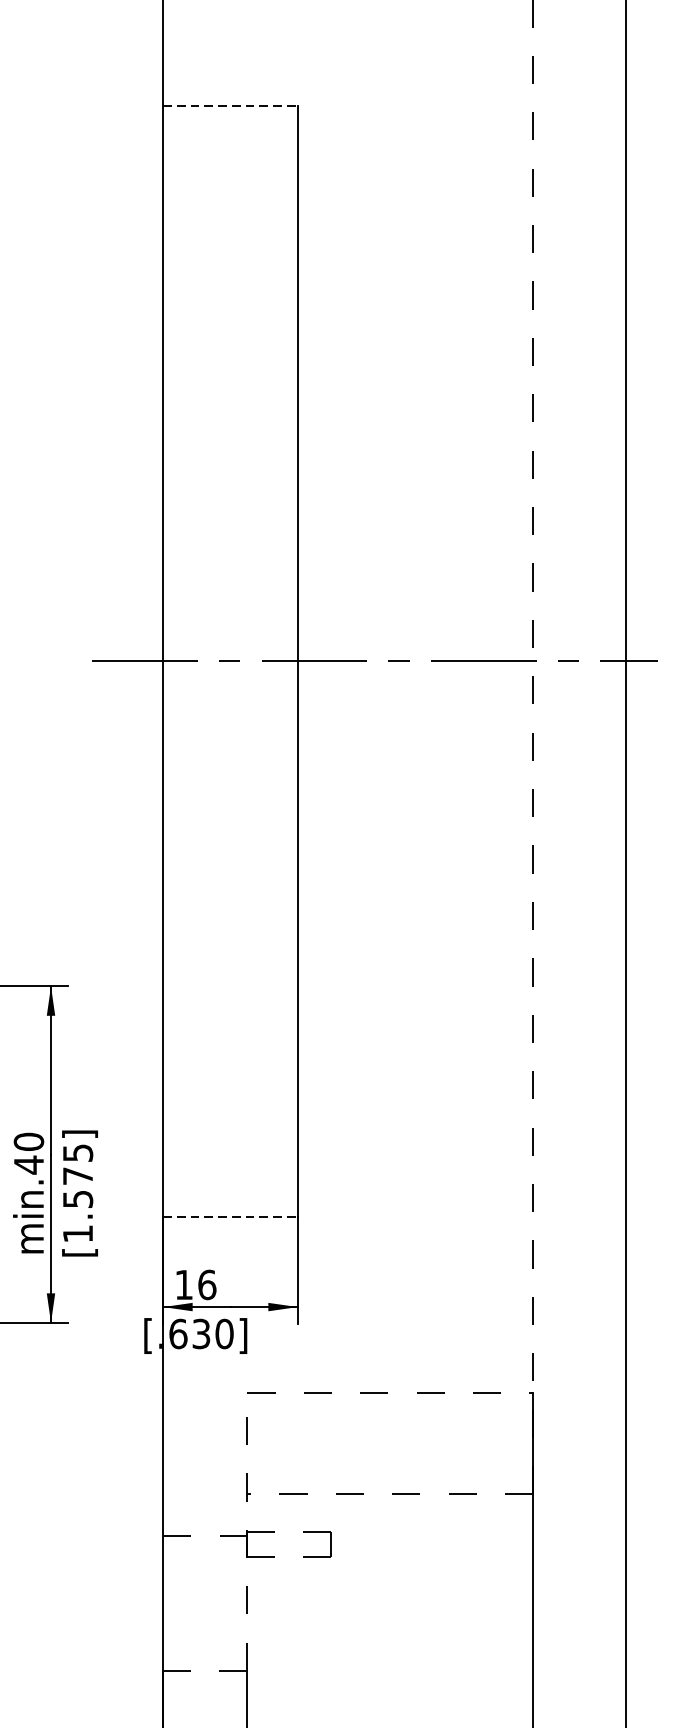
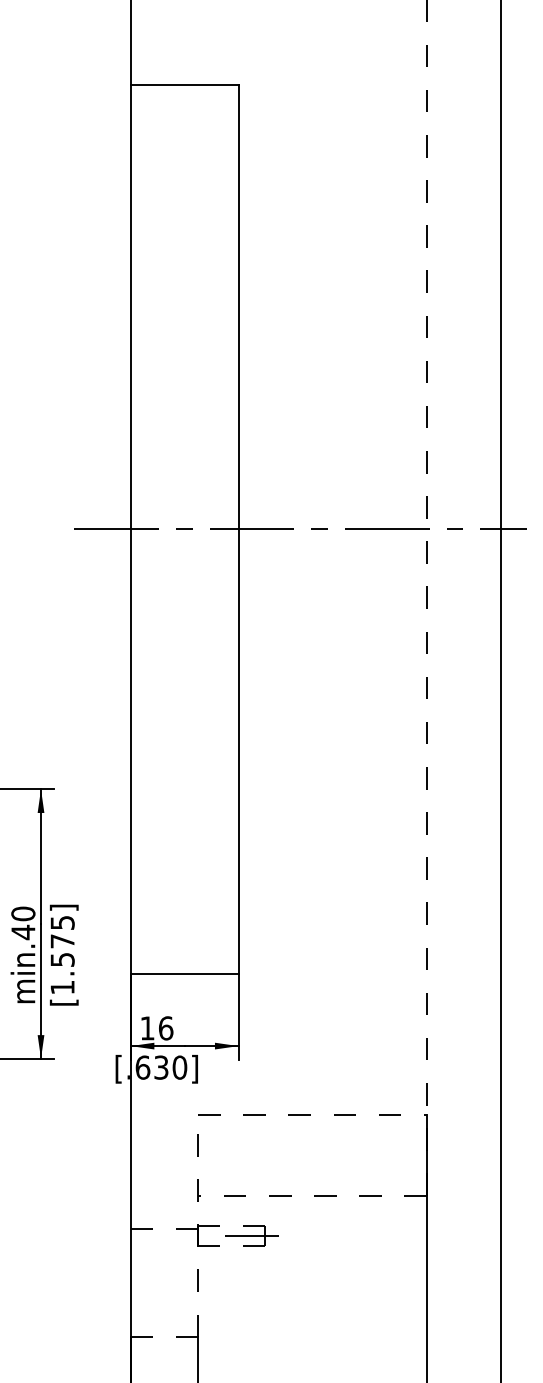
line: (230, 106) -> (184, 85), dashed -> solid
line: (230, 1216) -> (184, 973), dashed -> solid
line: (314, 1544) -> (251, 1236), added

